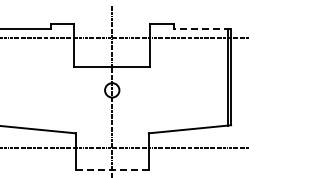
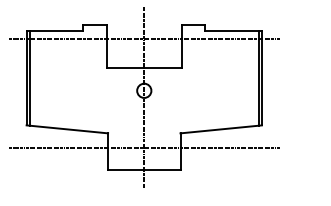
line: (202, 29) -> (233, 30), dashed -> solid
line: (112, 169) -> (144, 169), dashed -> solid

